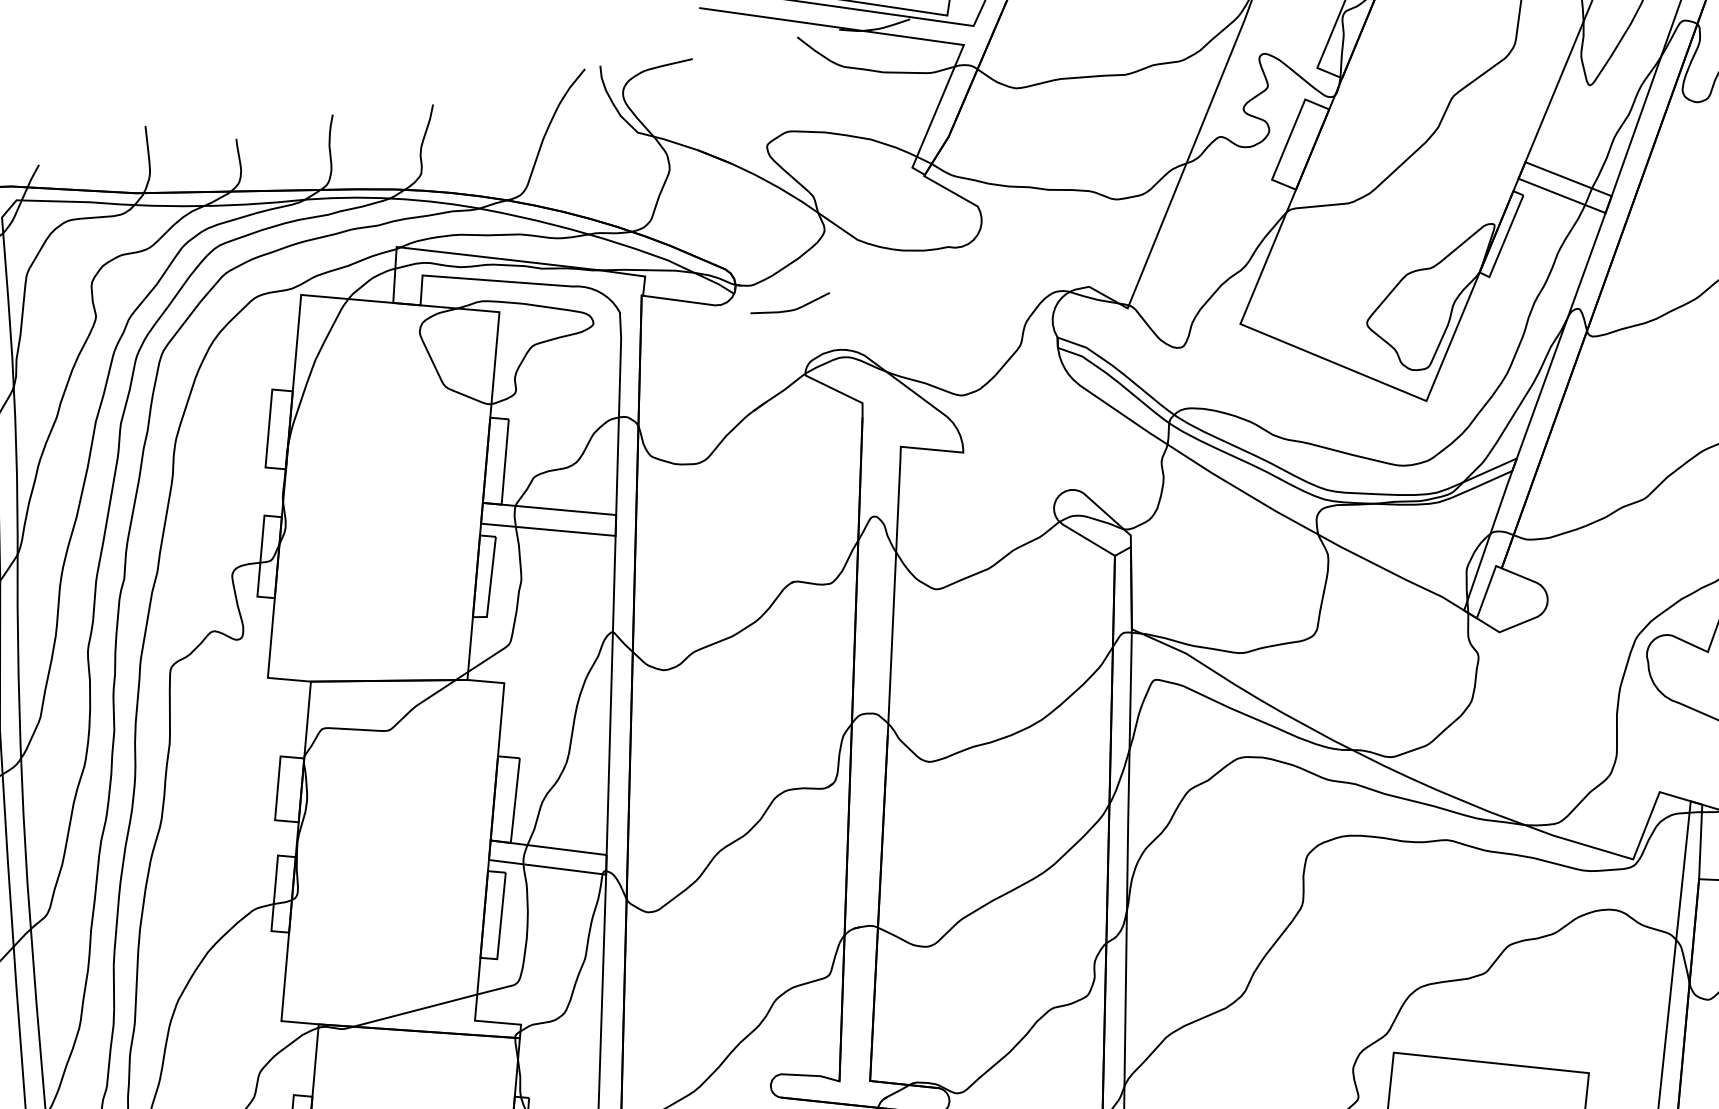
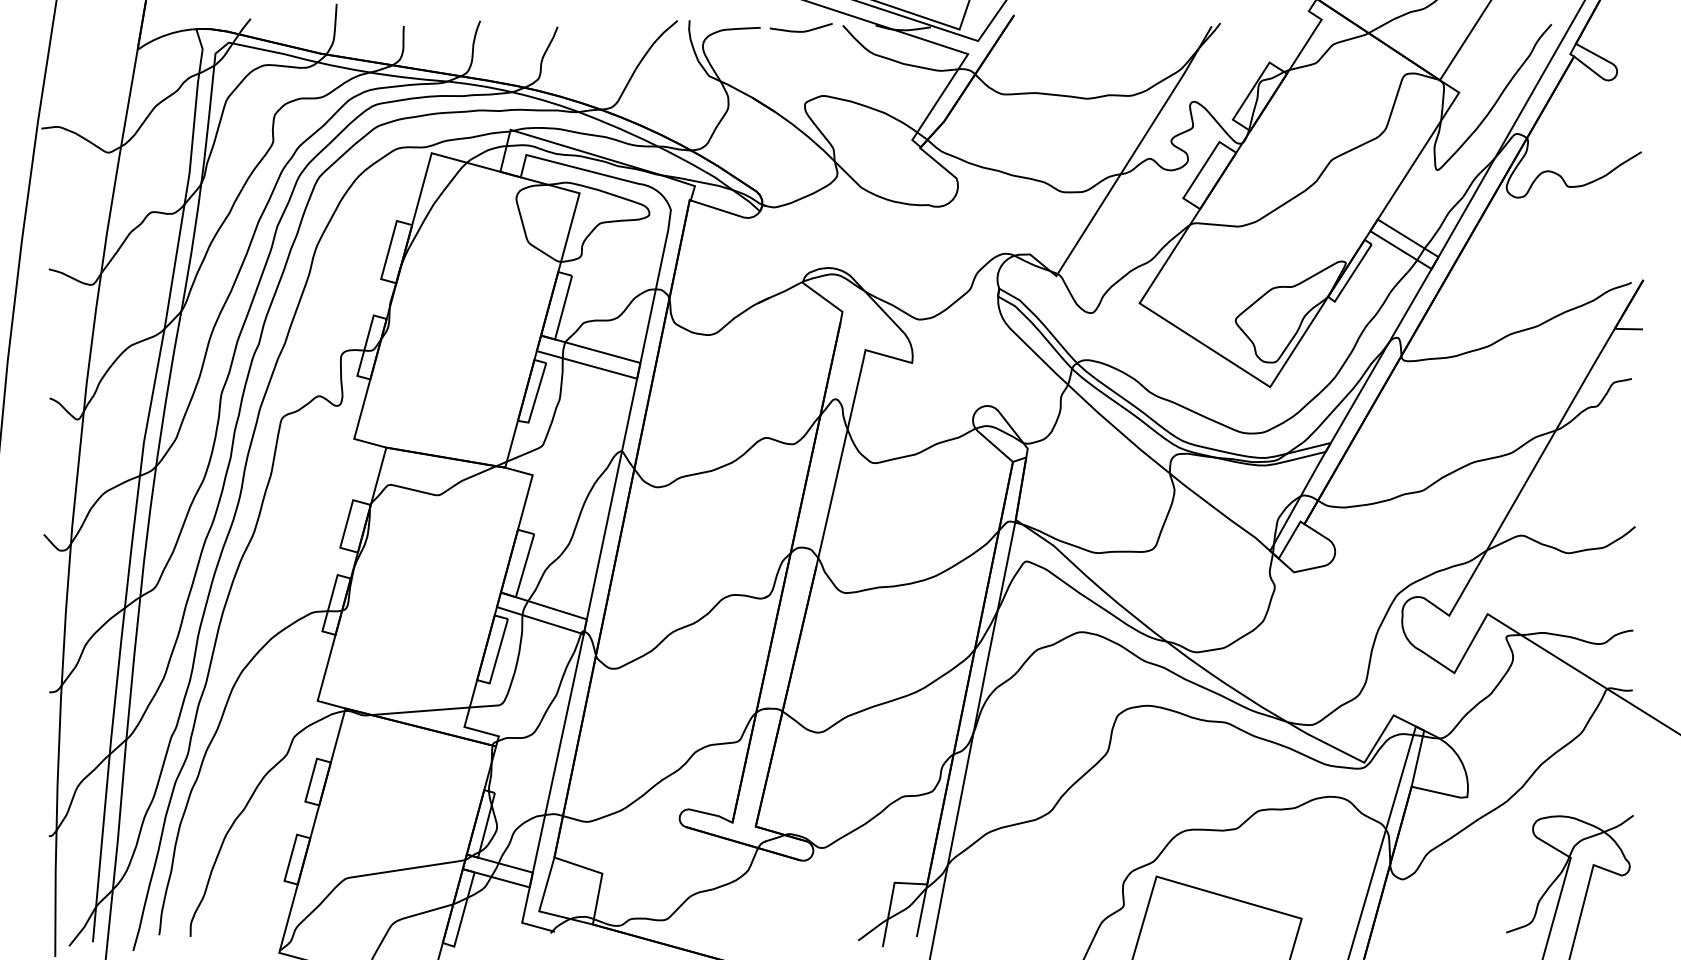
curve: (792, 308) -> (802, 30), moved

